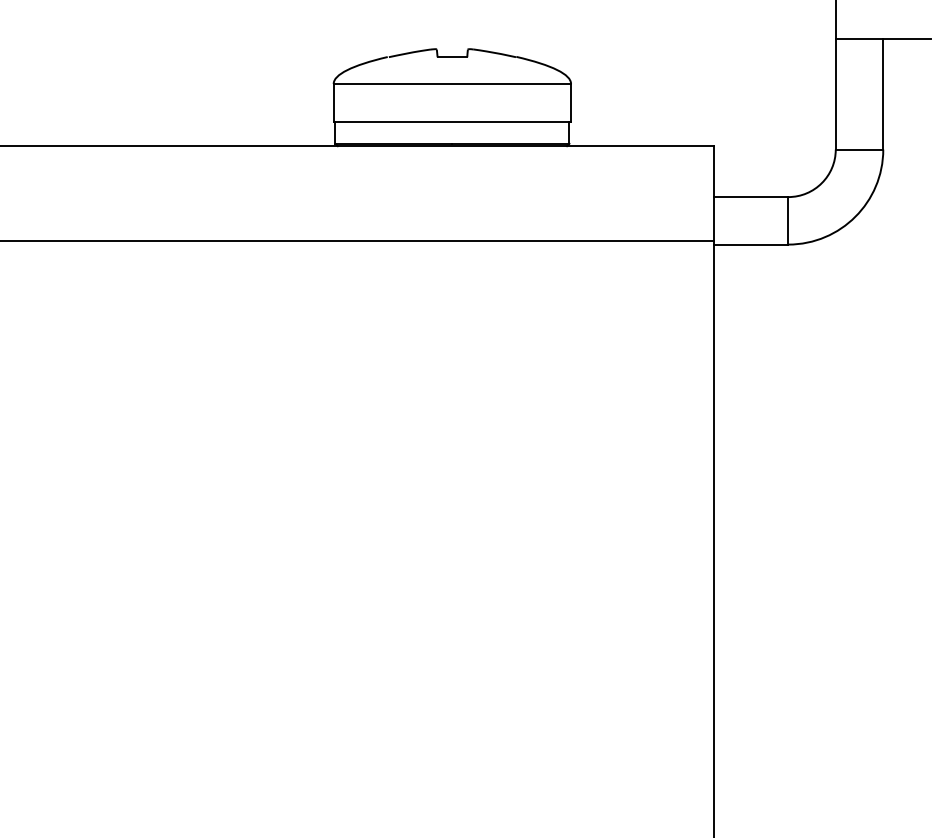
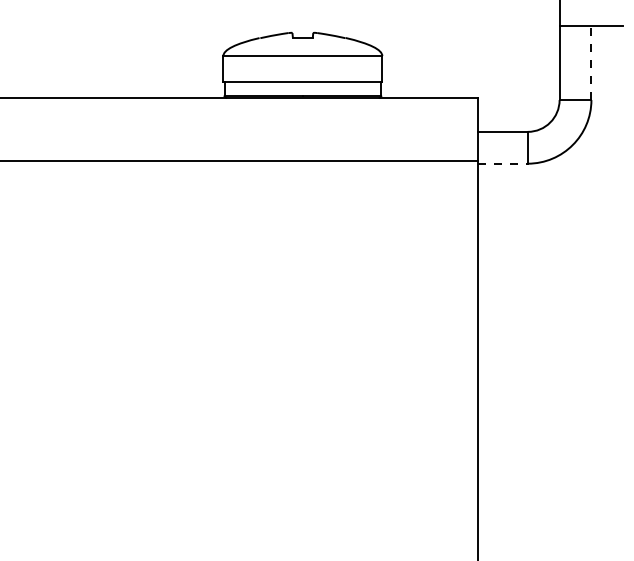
line: (883, 94) -> (591, 63), solid -> dashed
line: (750, 244) -> (502, 163), solid -> dashed

